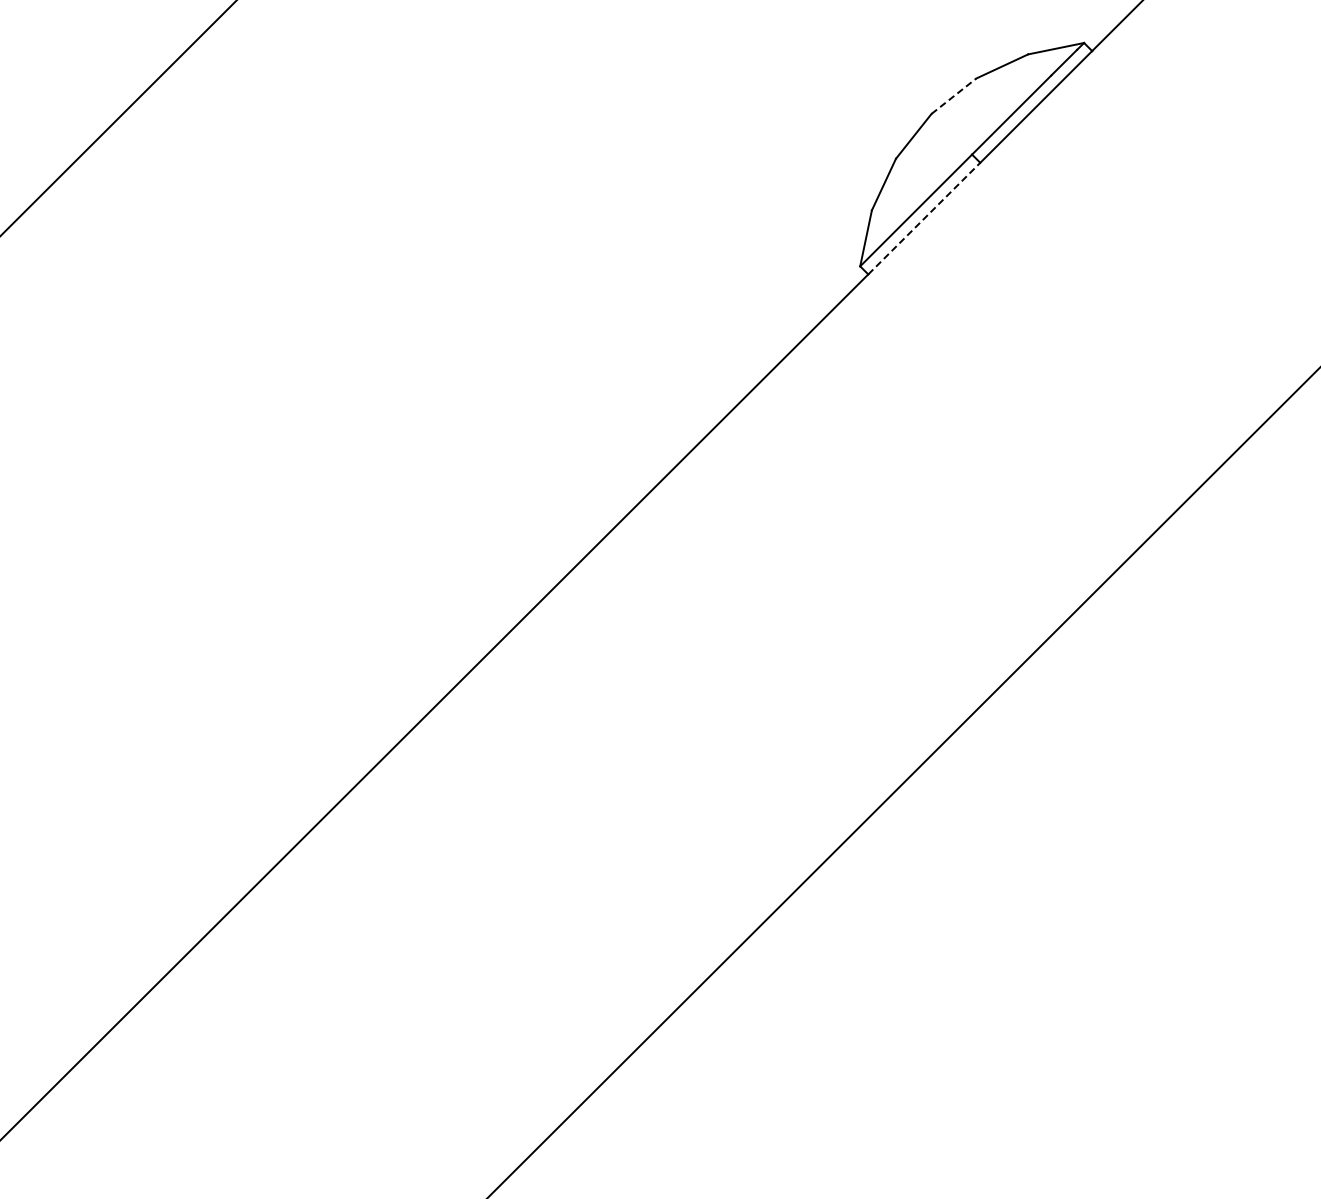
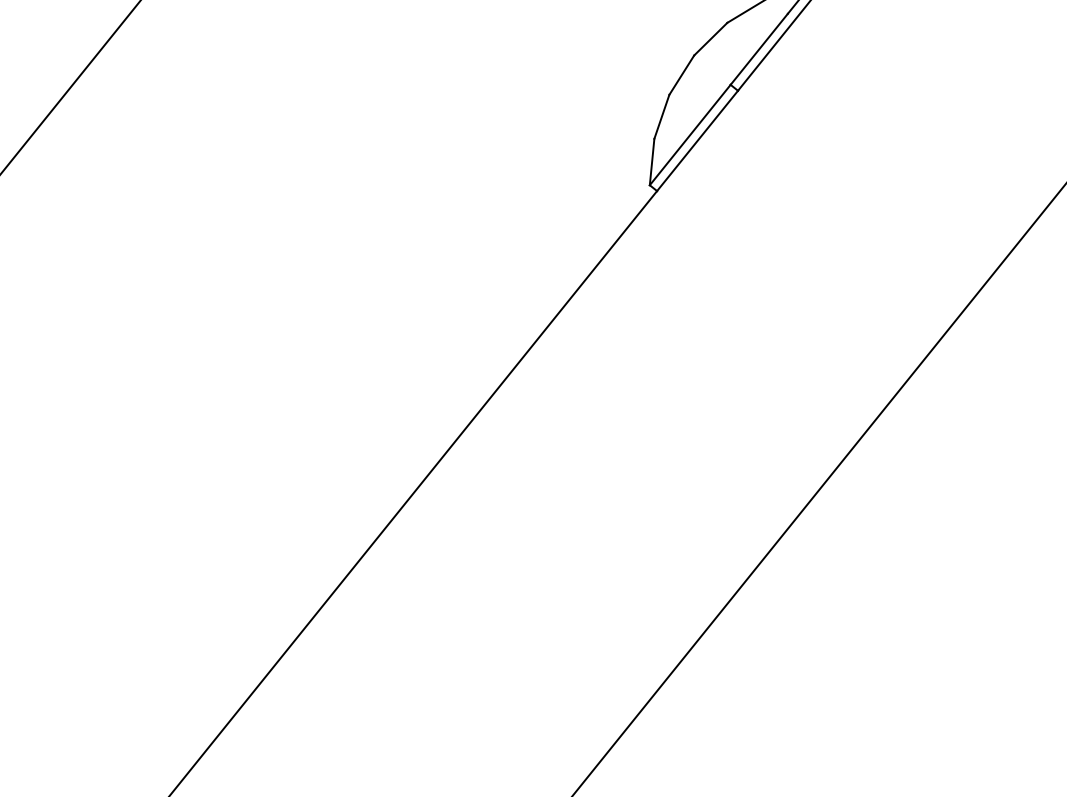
line: (953, 96) -> (710, 39), dashed -> solid
line: (924, 218) -> (697, 140), dashed -> solid

